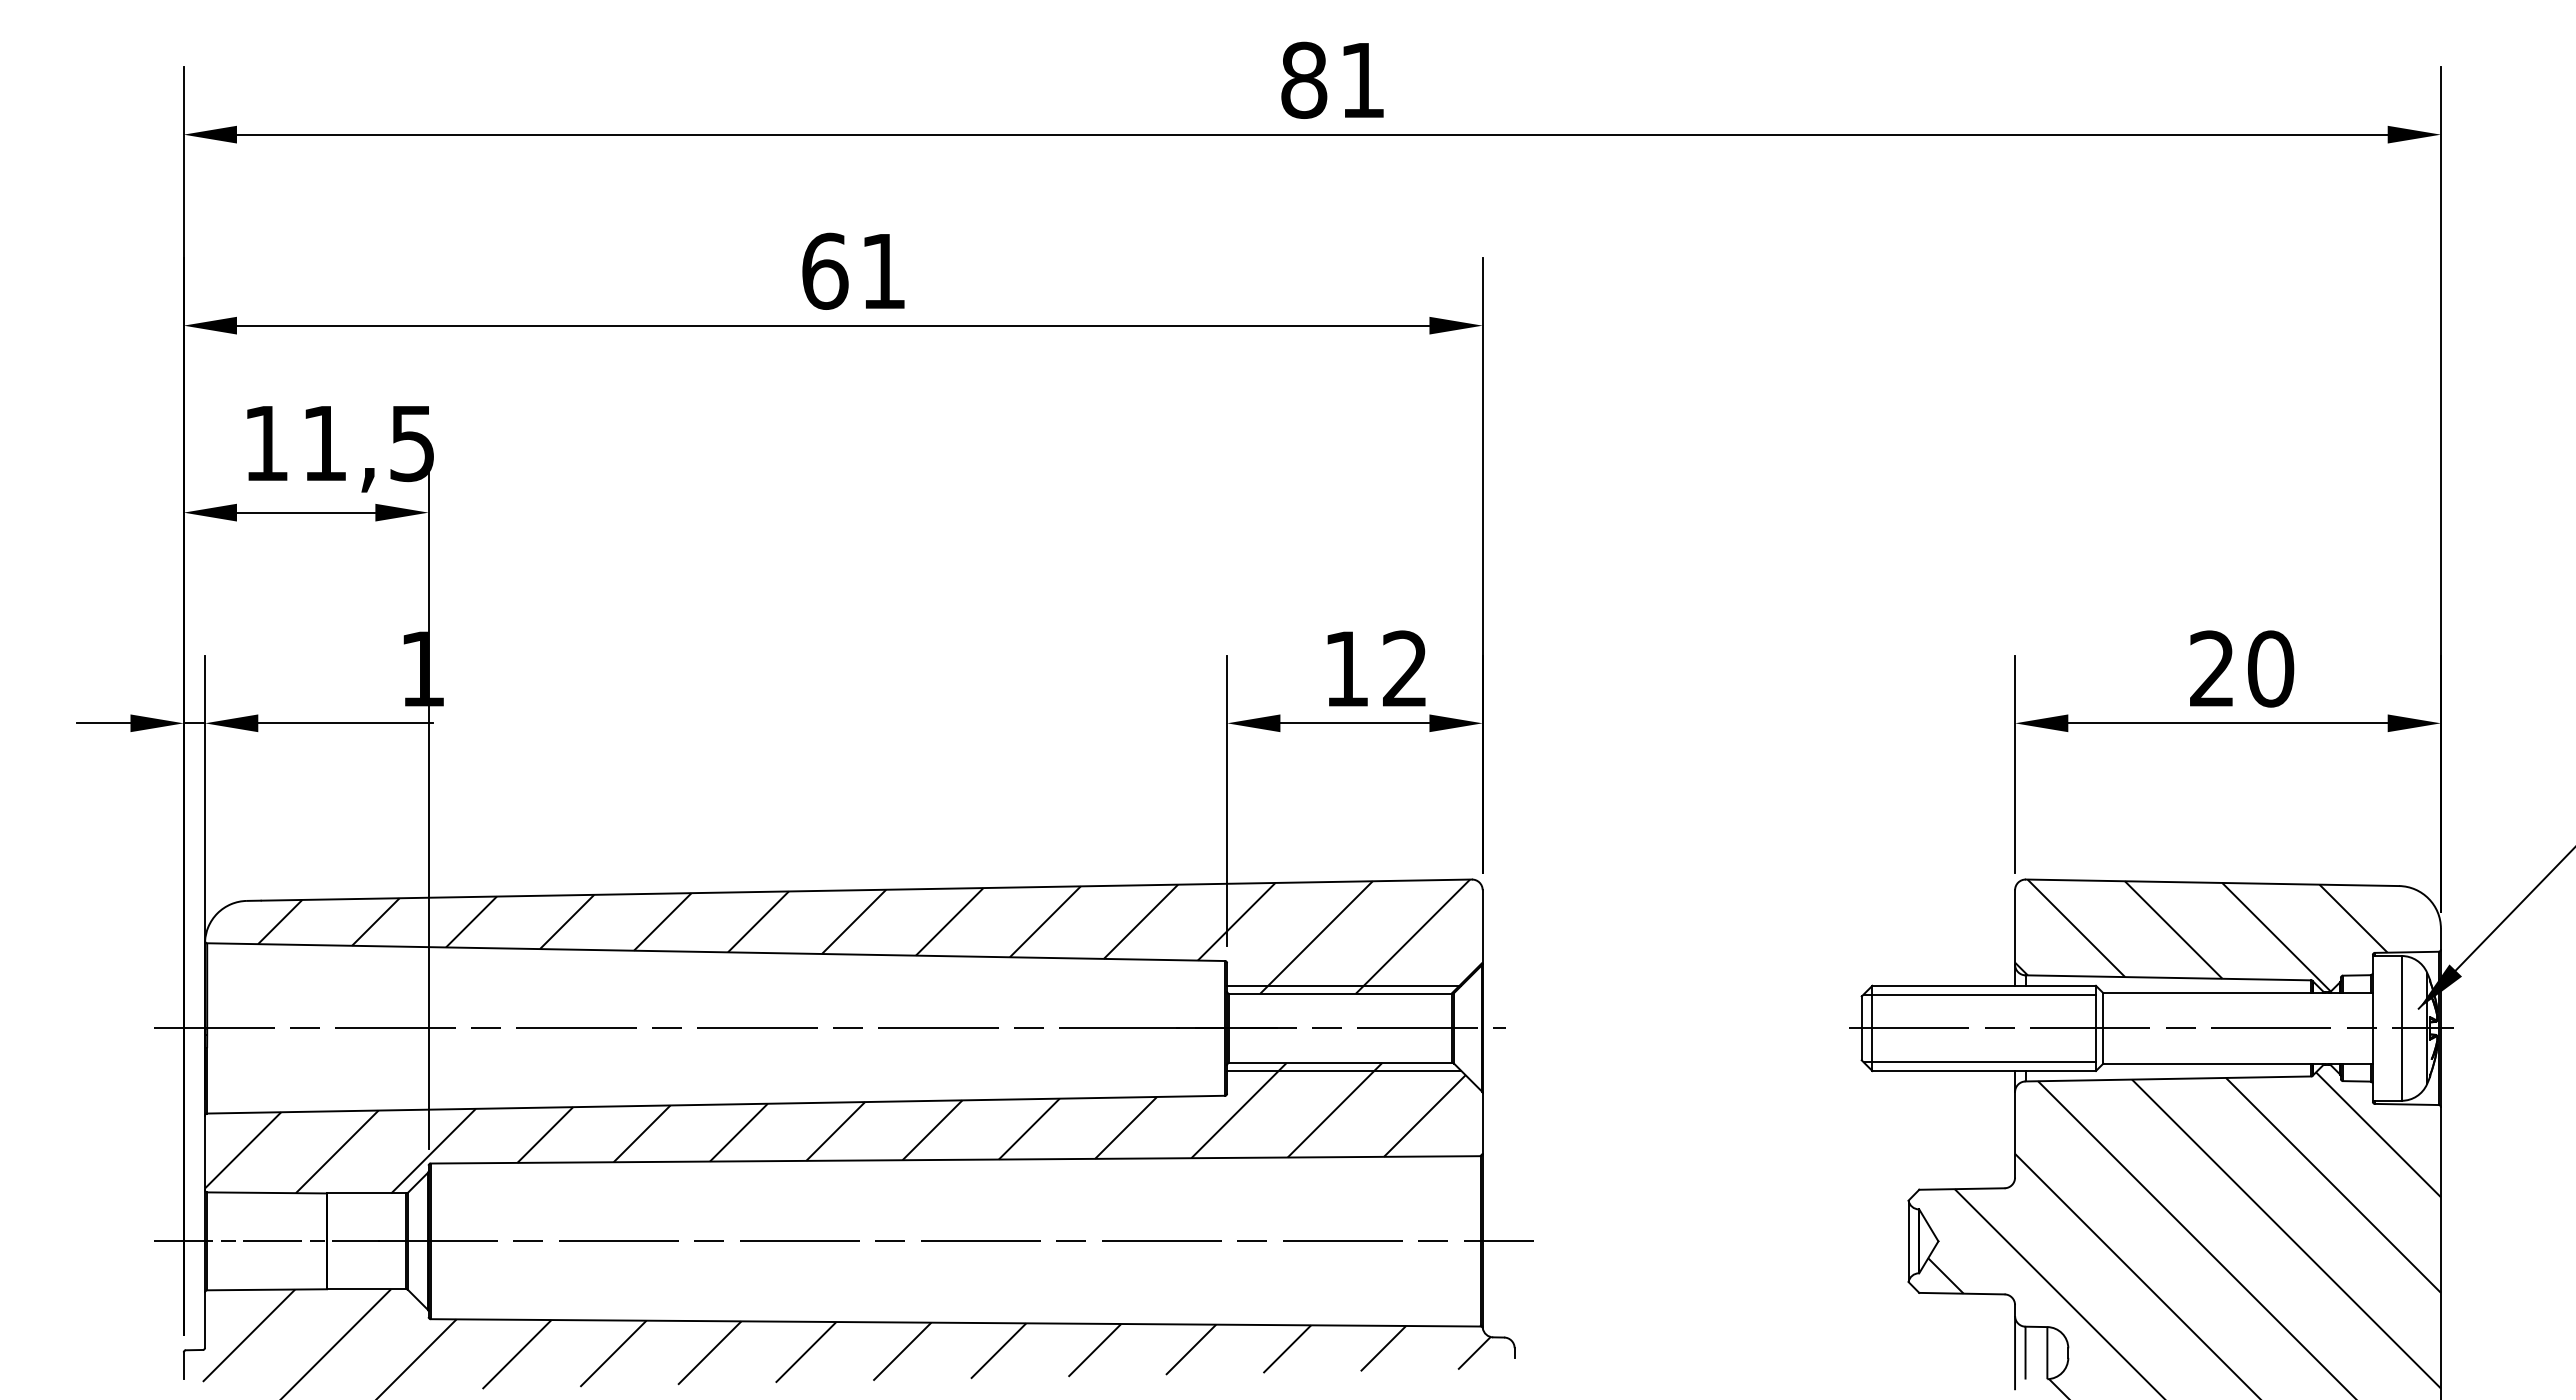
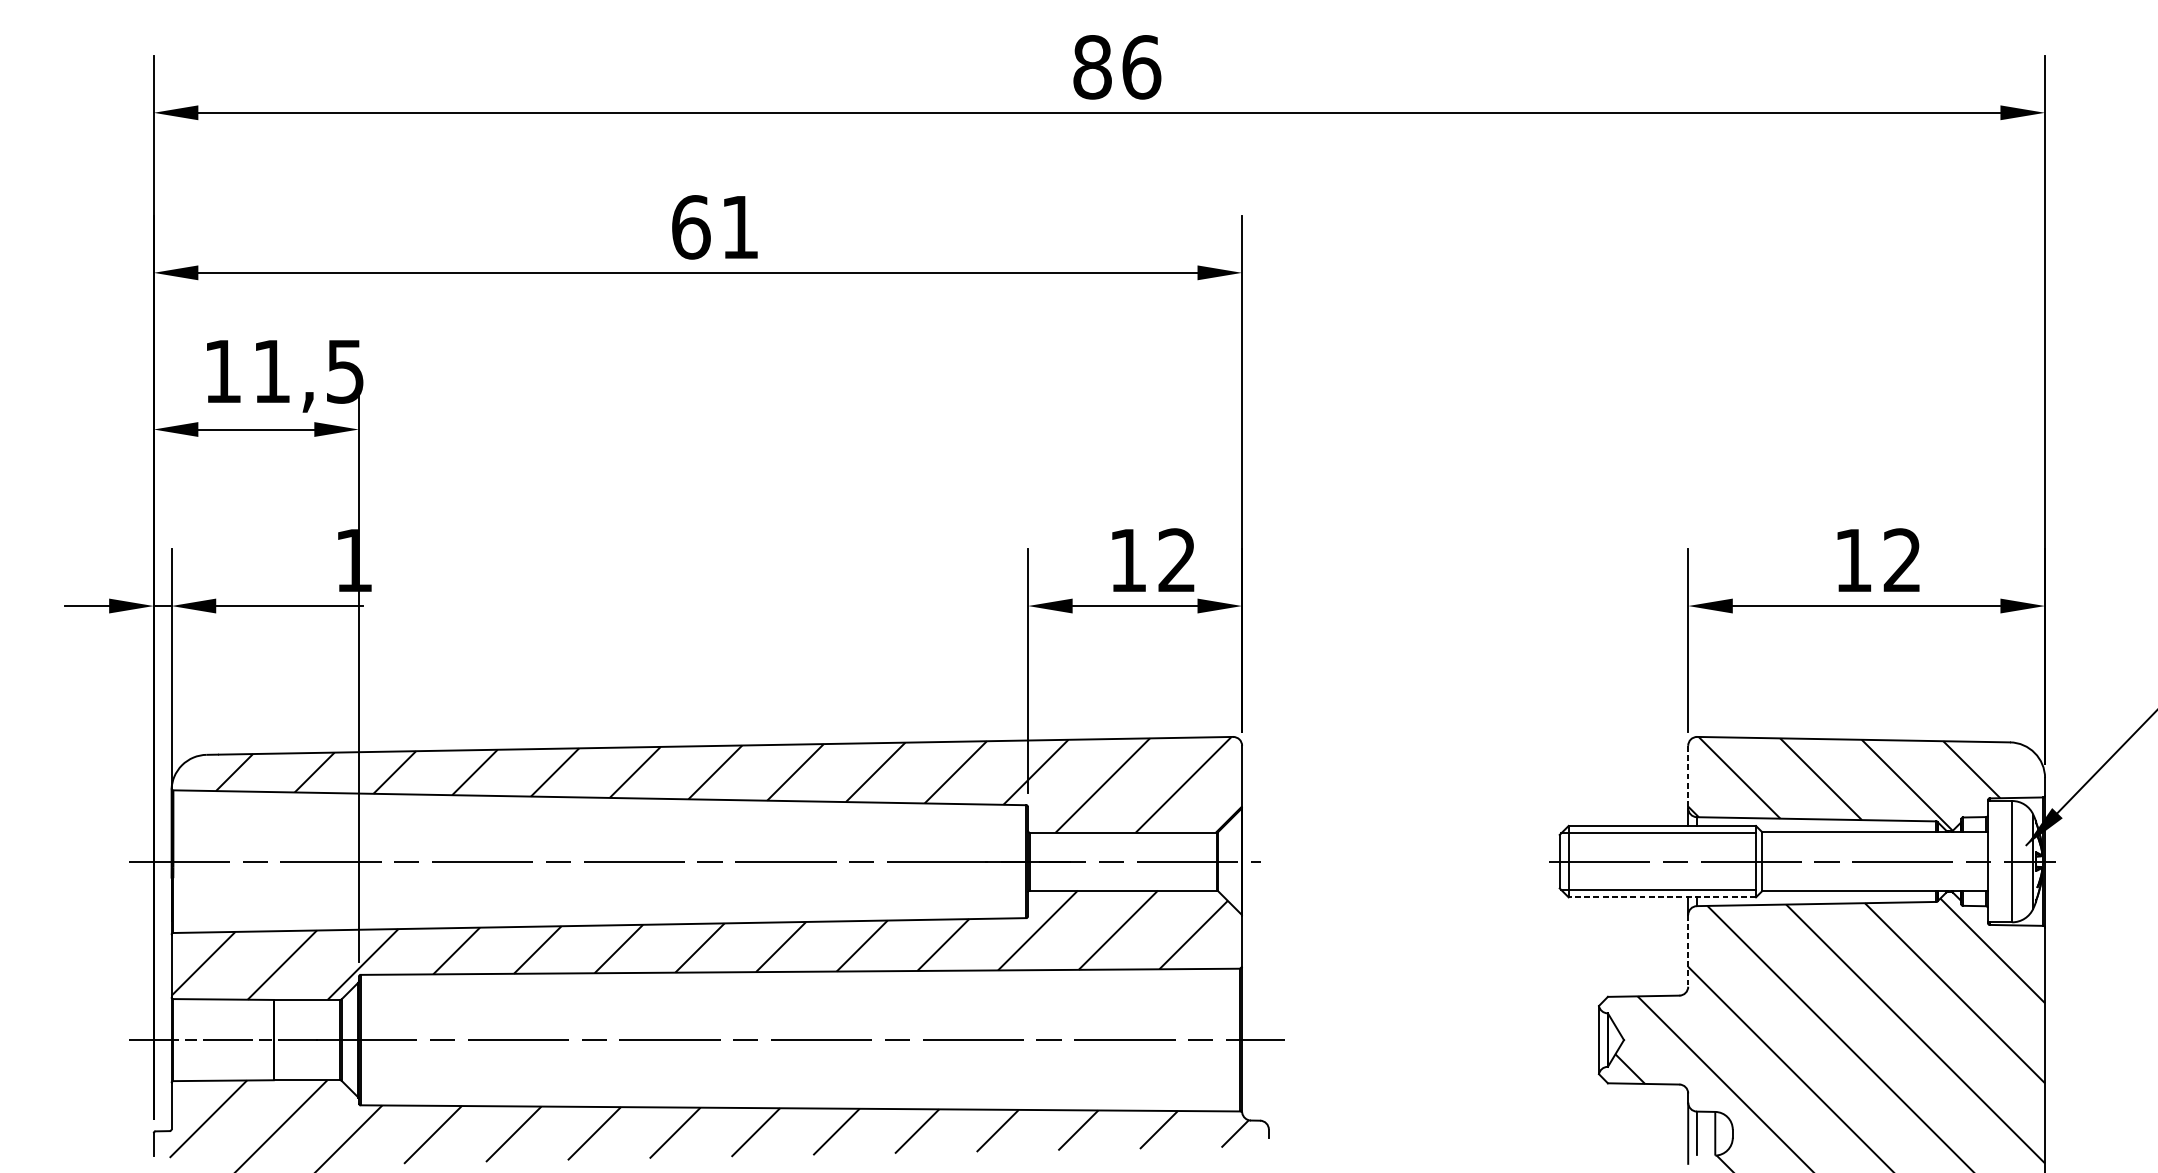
text: (1363, 79) -> (1142, 66), 81 -> 86
text: (2242, 668) -> (1878, 560), 20 -> 12
line: (2015, 927) -> (1688, 777), solid -> dashed
line: (1344, 985) -> (1126, 825), removed
line: (1344, 1071) -> (1126, 897), removed
line: (1984, 1071) -> (1662, 897), solid -> dashed
line: (2015, 1134) -> (1688, 950), solid -> dashed

